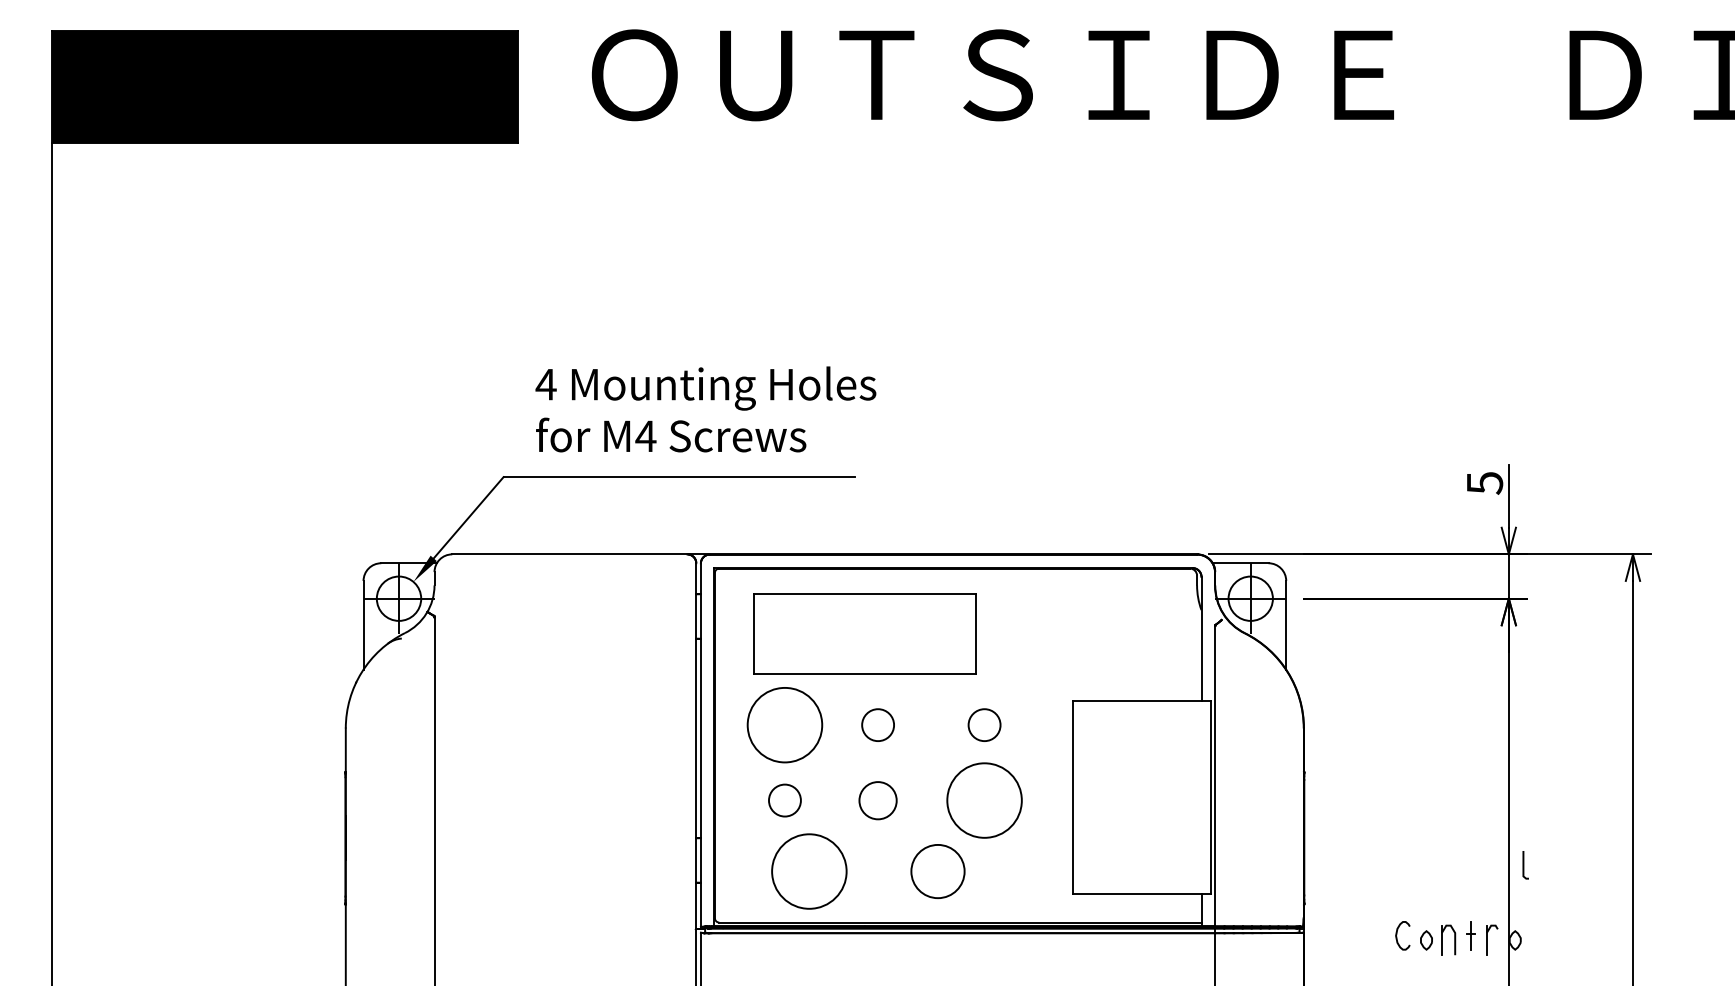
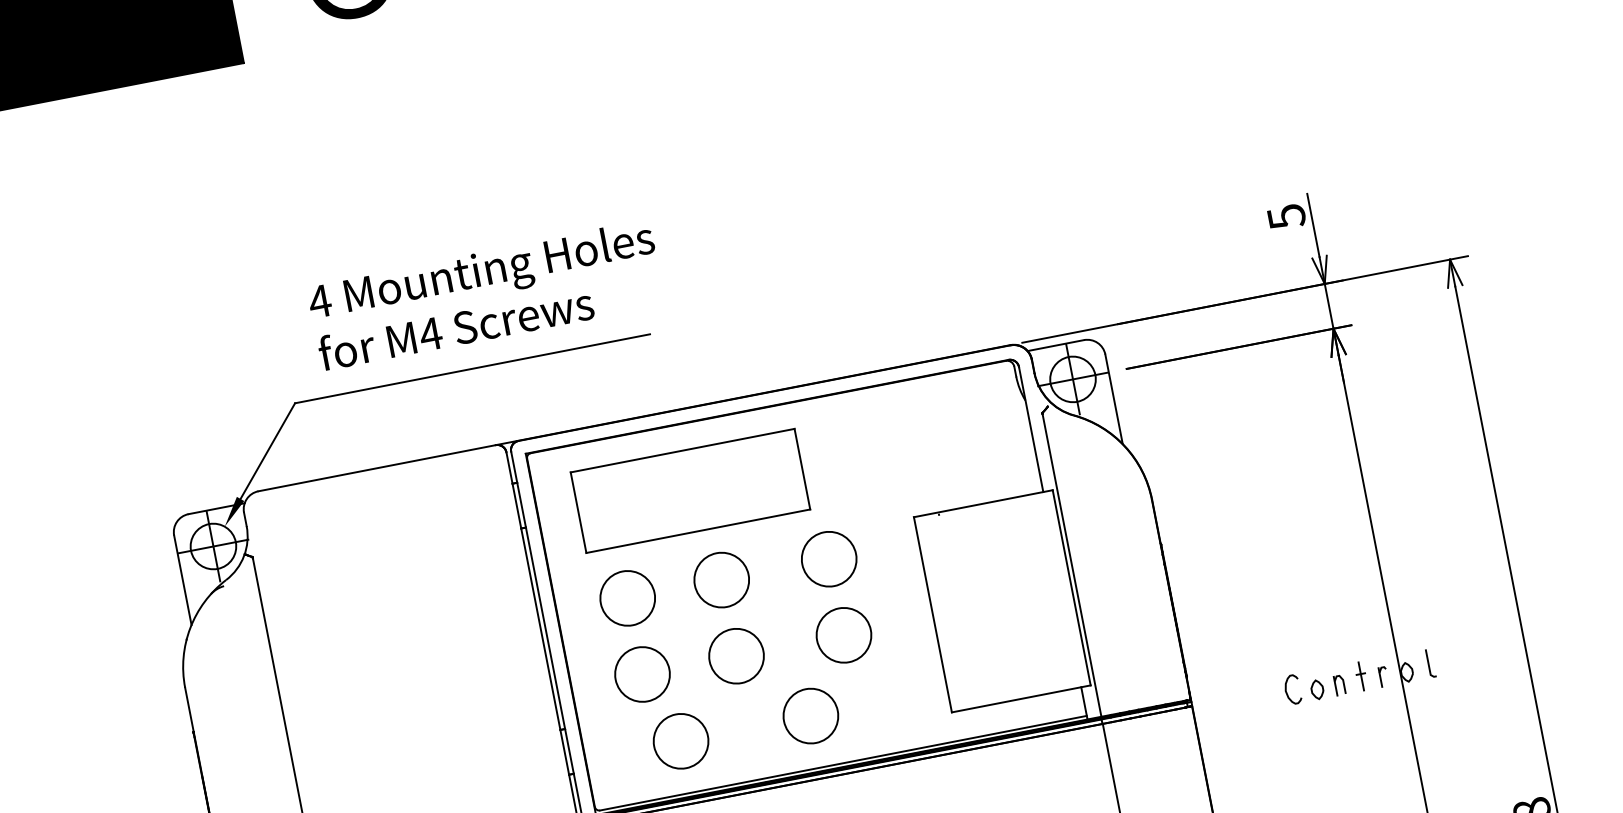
circle: (784, 724) -> (627, 597), size x0.71
circle: (877, 724) -> (720, 579), size x1.67
circle: (984, 724) -> (828, 558), size x1.67
circle: (784, 800) -> (642, 674), size x1.67
circle: (877, 800) -> (735, 656), size x1.43
circle: (984, 800) -> (843, 635), size x0.71
line: (1524, 865) -> (1429, 663), moved
circle: (808, 871) -> (680, 741), size x0.71
part: (1448, 940) -> (1339, 685), size x0.62
part: (1492, 940) -> (1384, 676), size x0.62

